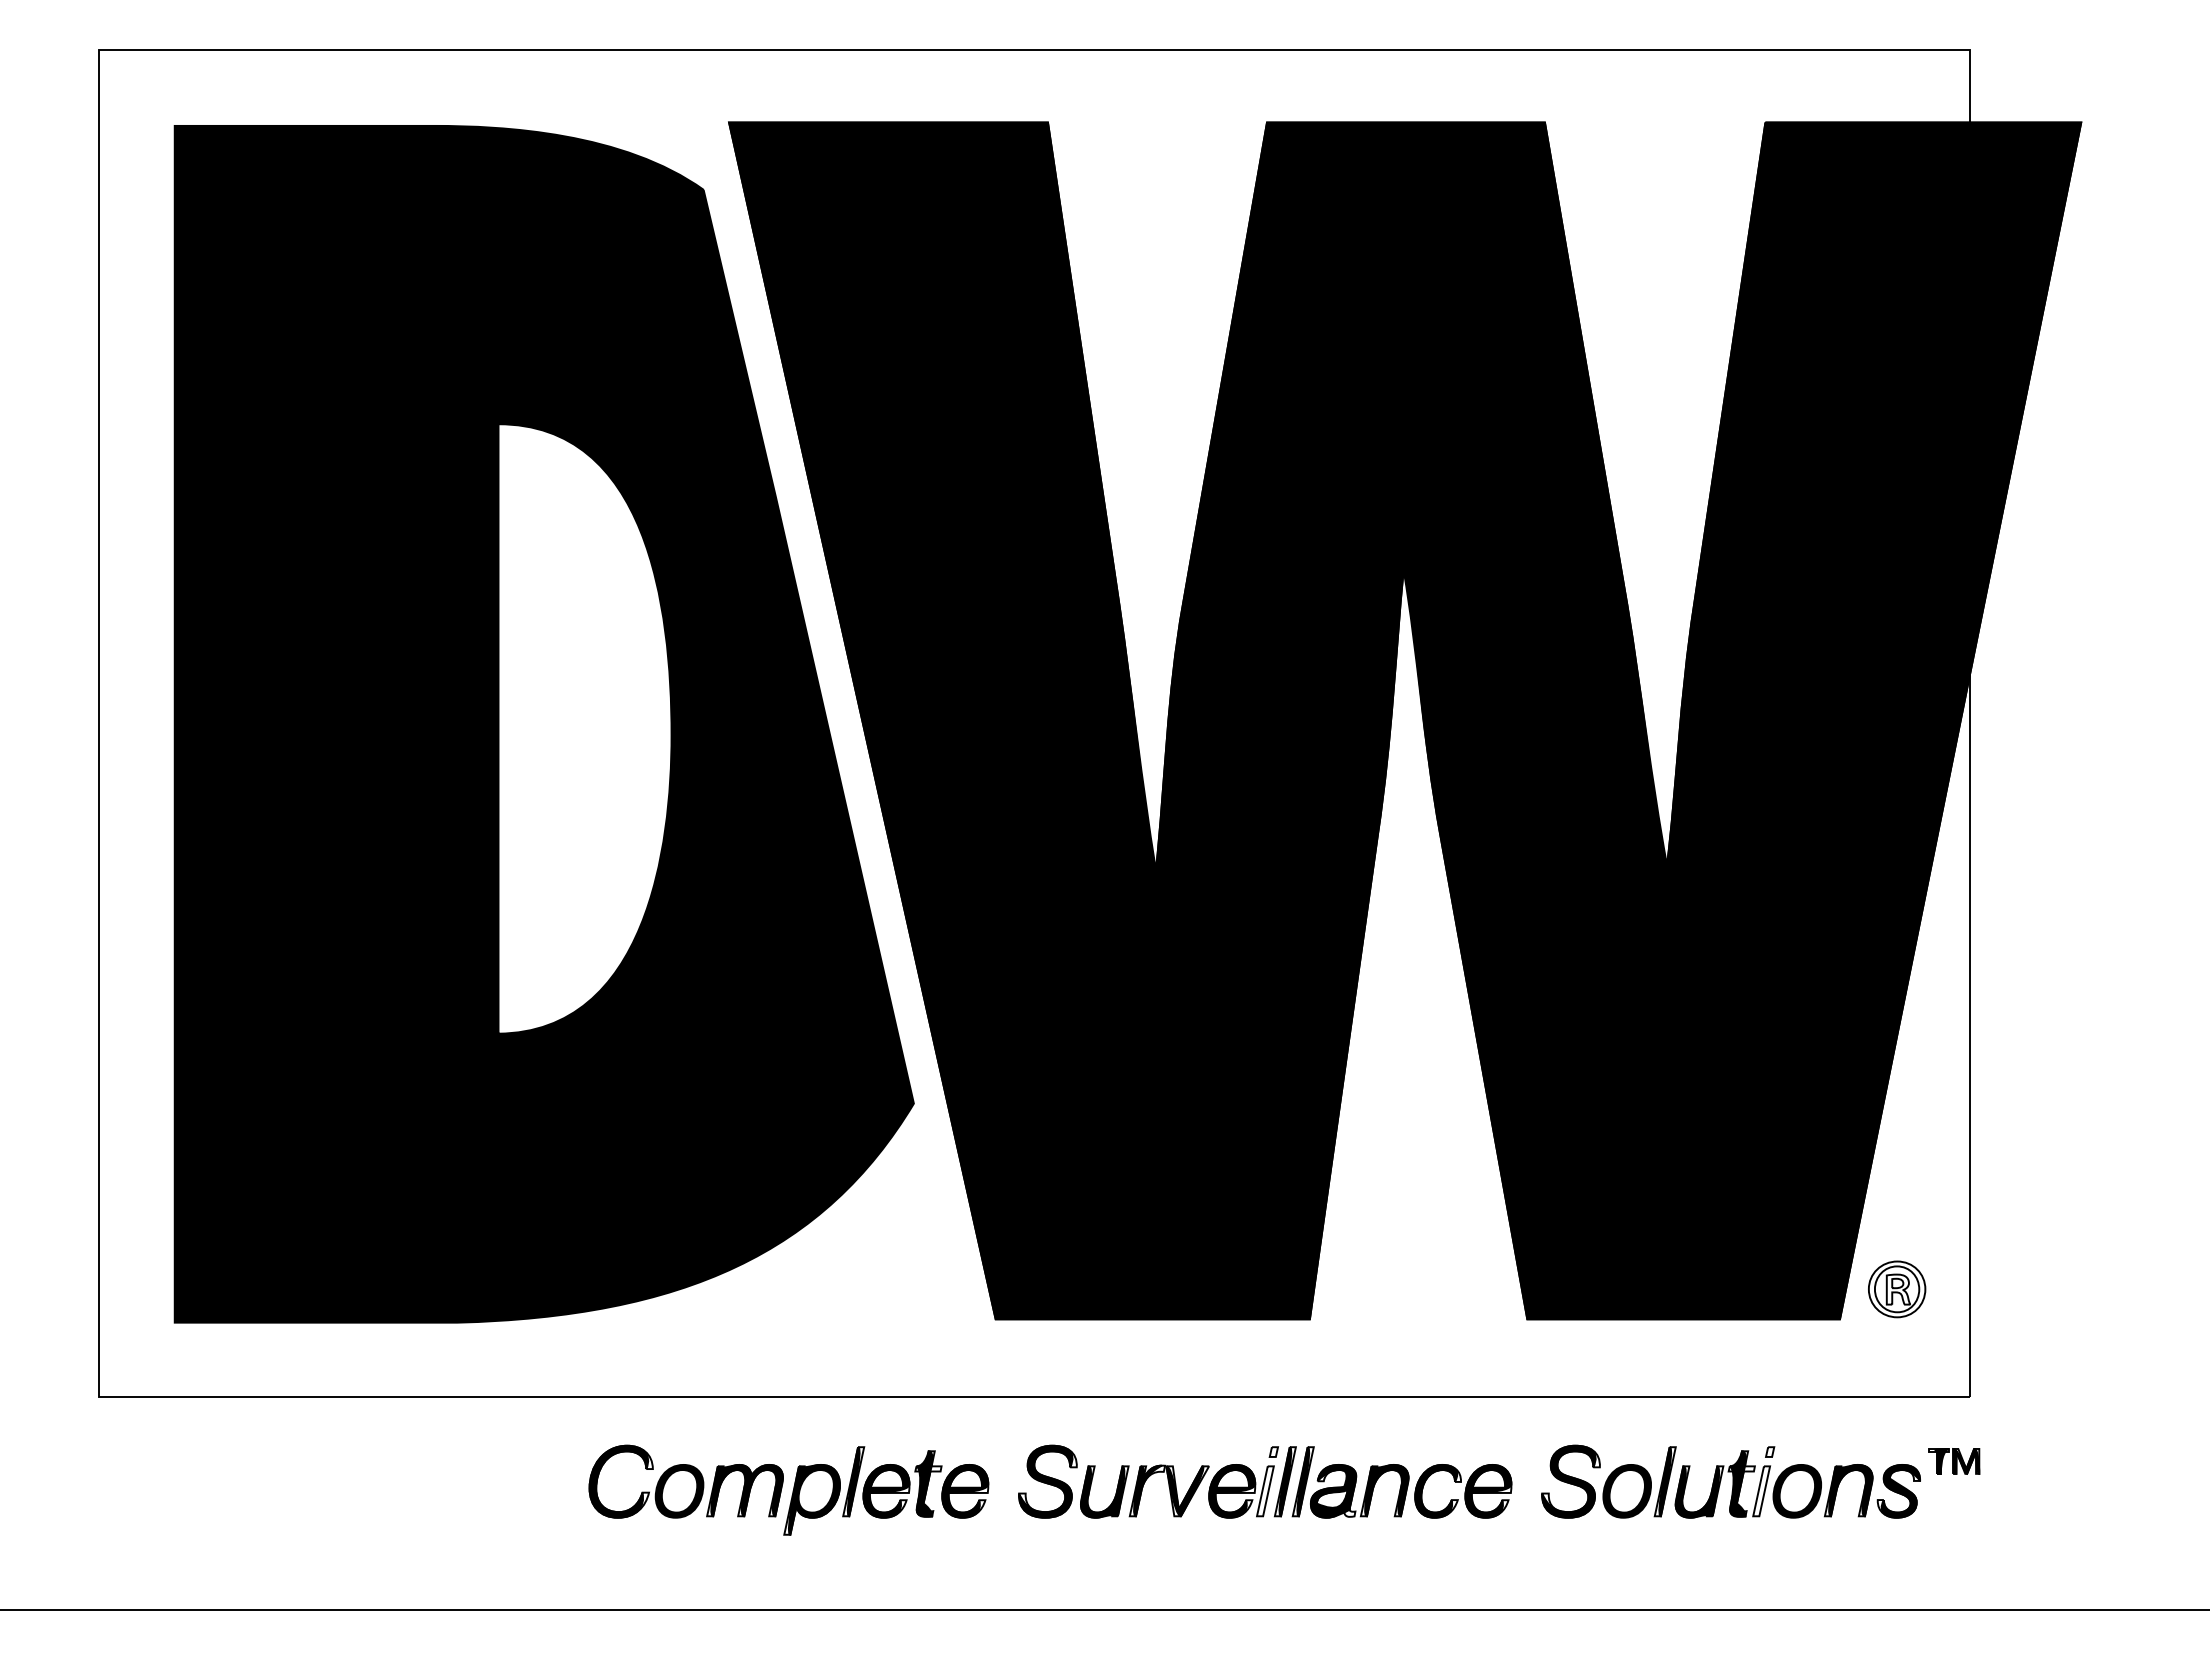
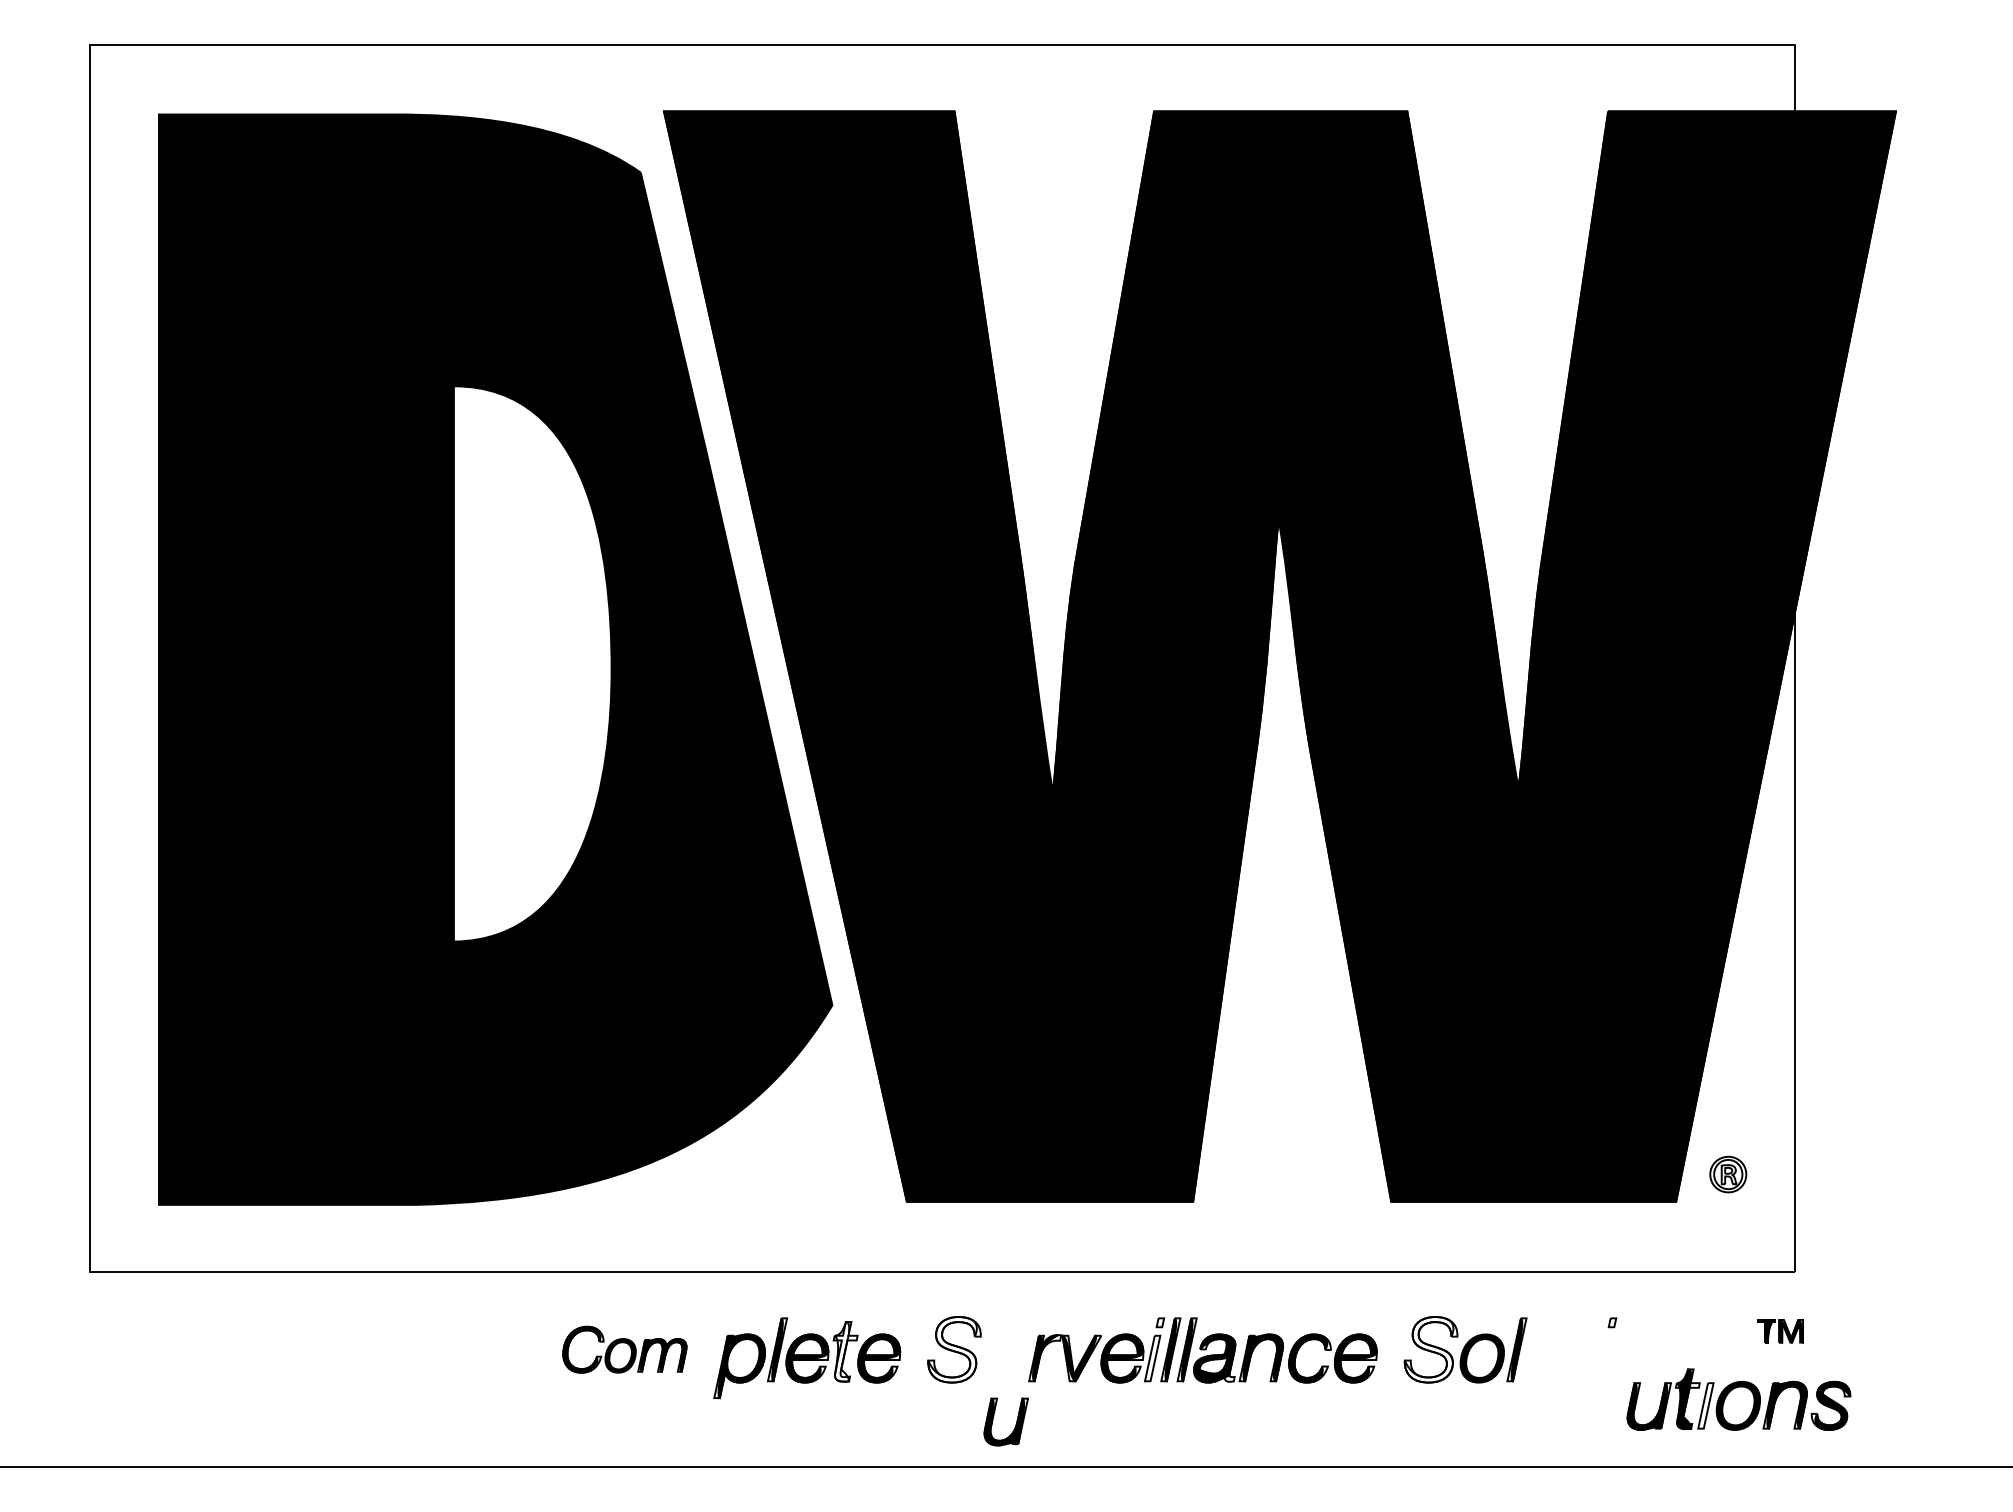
part: (1897, 1289) -> (1728, 1174), size x0.7
part: (685, 1481) -> (624, 1349), size x0.7
fill: (1045, 1481) -> (952, 1349), removed
fill: (1568, 1481) -> (1428, 1349), removed
fill: (924, 1483) -> (842, 1351), removed
part: (1797, 1484) -> (1738, 1399), moved
part: (1115, 1492) -> (1016, 1422), moved

